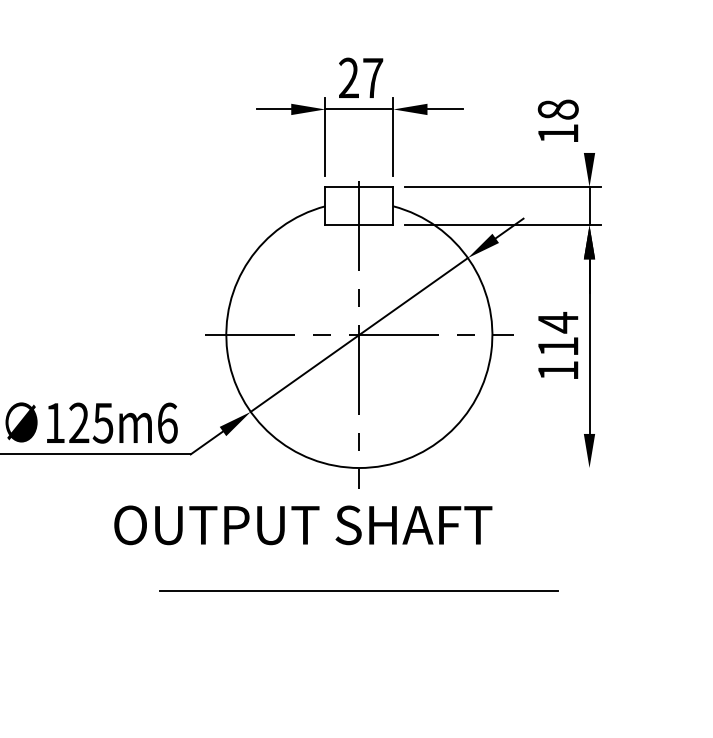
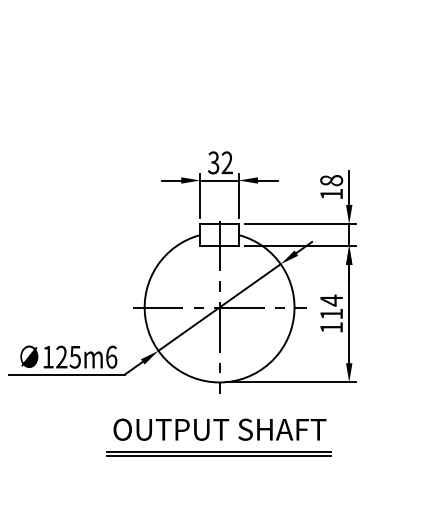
text: (360, 77) -> (220, 162), 27 -> 32
line: (589, 121) -> (349, 187), added
line: (485, 468) -> (290, 382), added
text: (302, 524) -> (219, 429), moved
line: (359, 597) -> (219, 455), added

